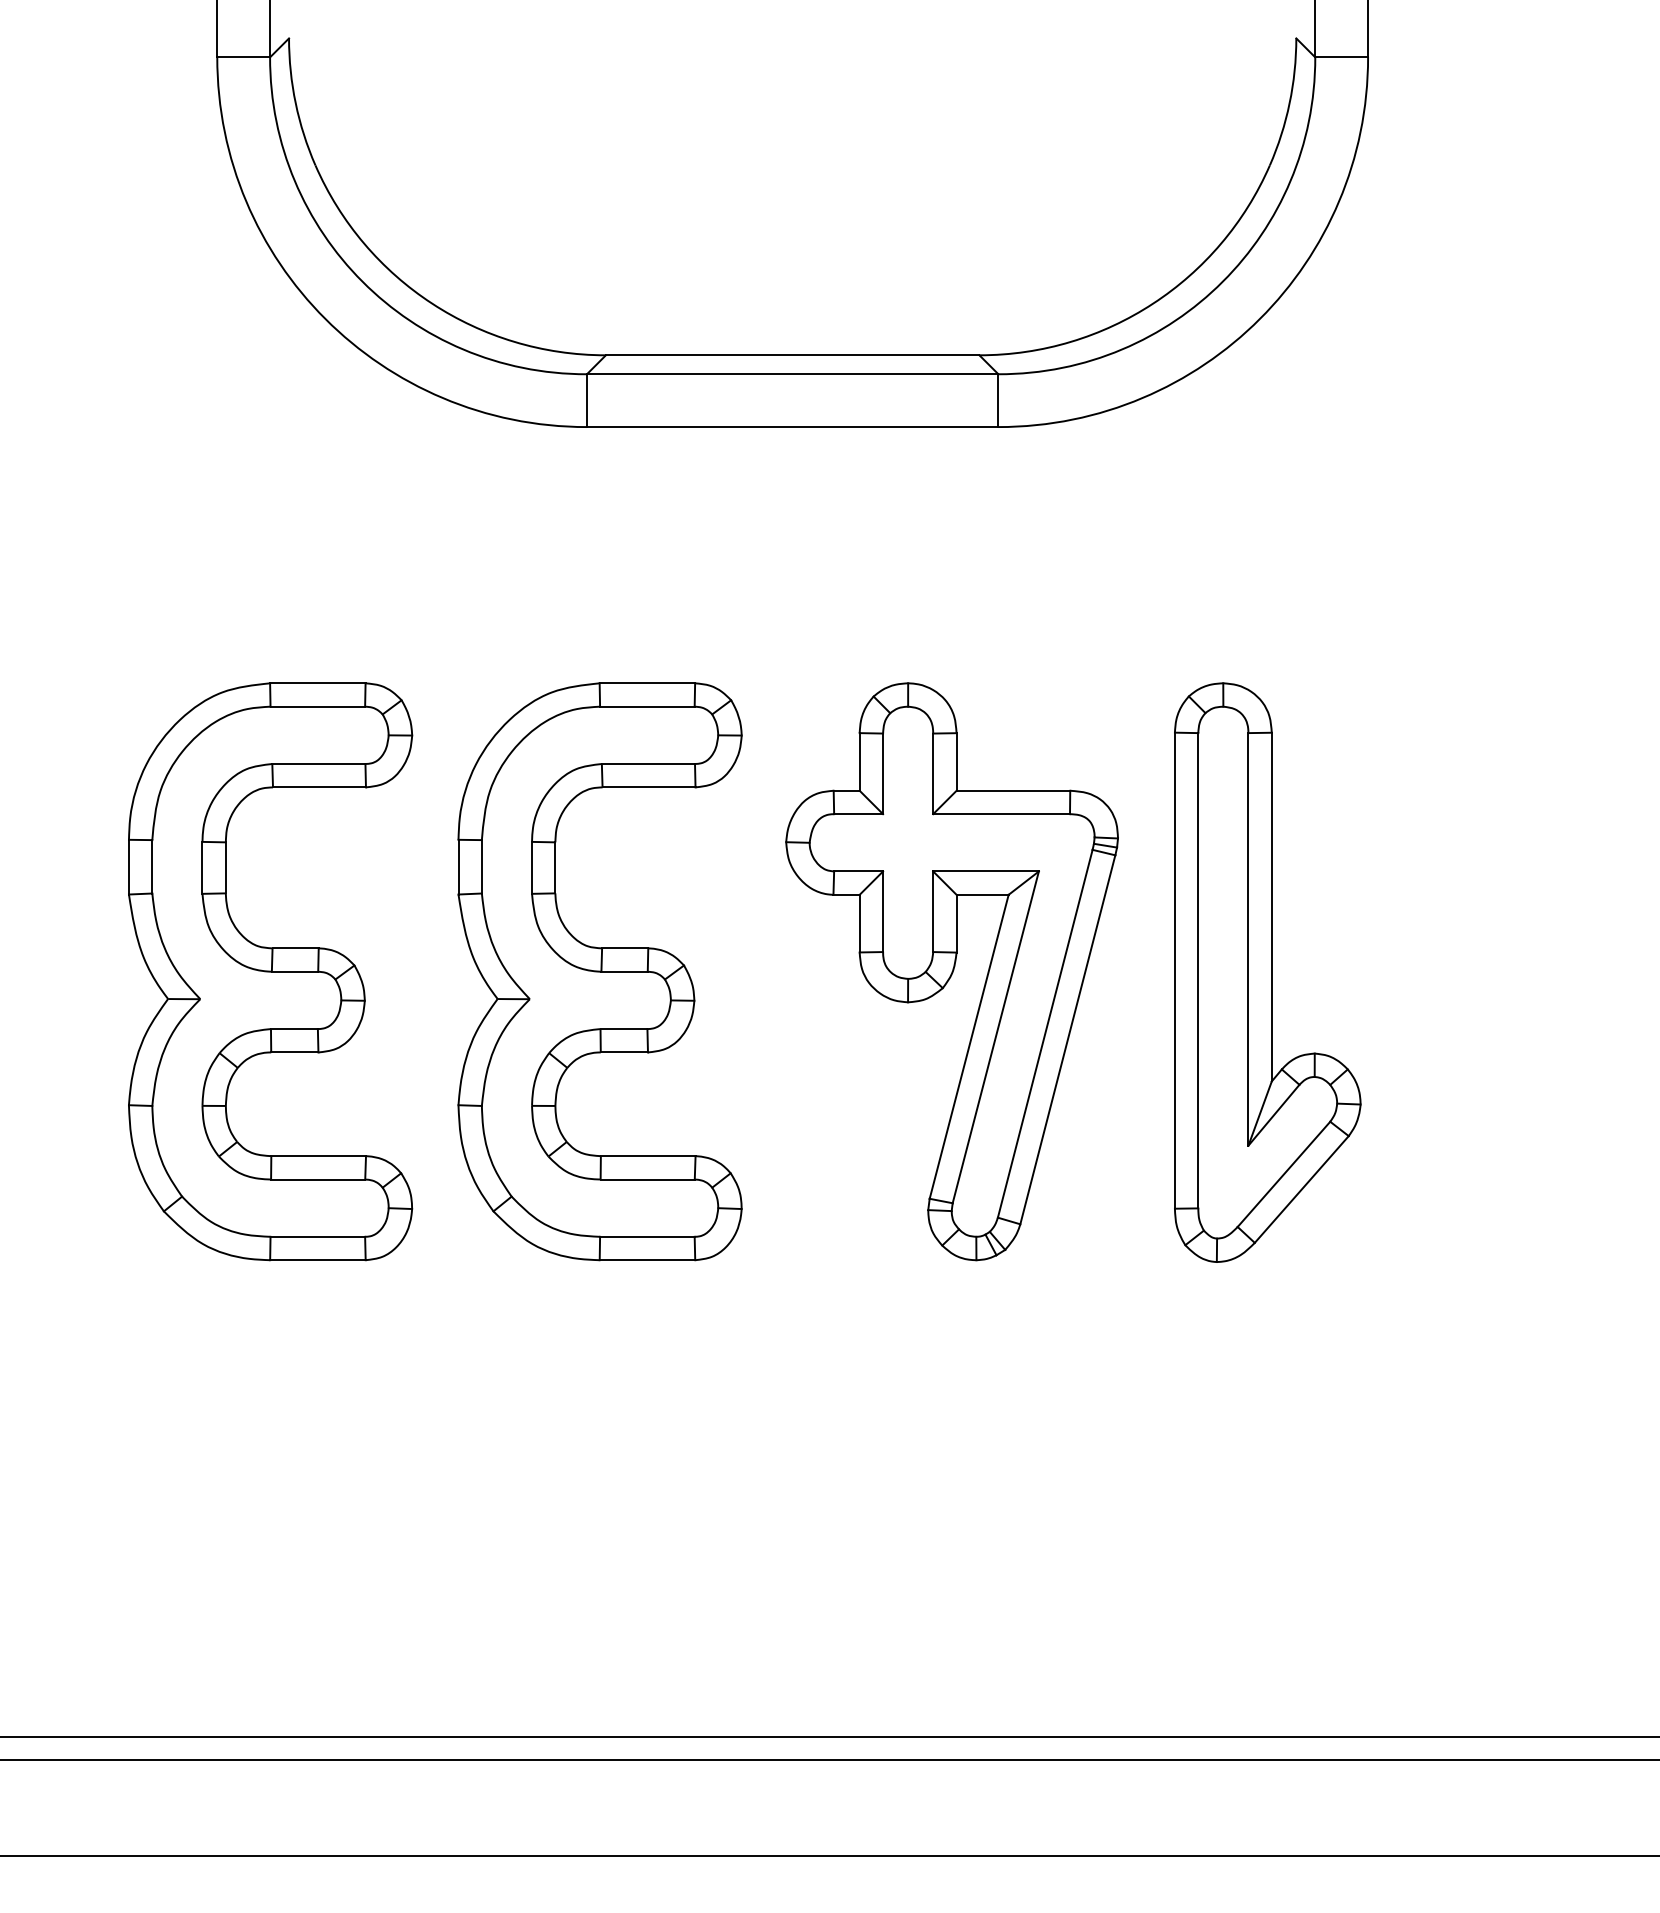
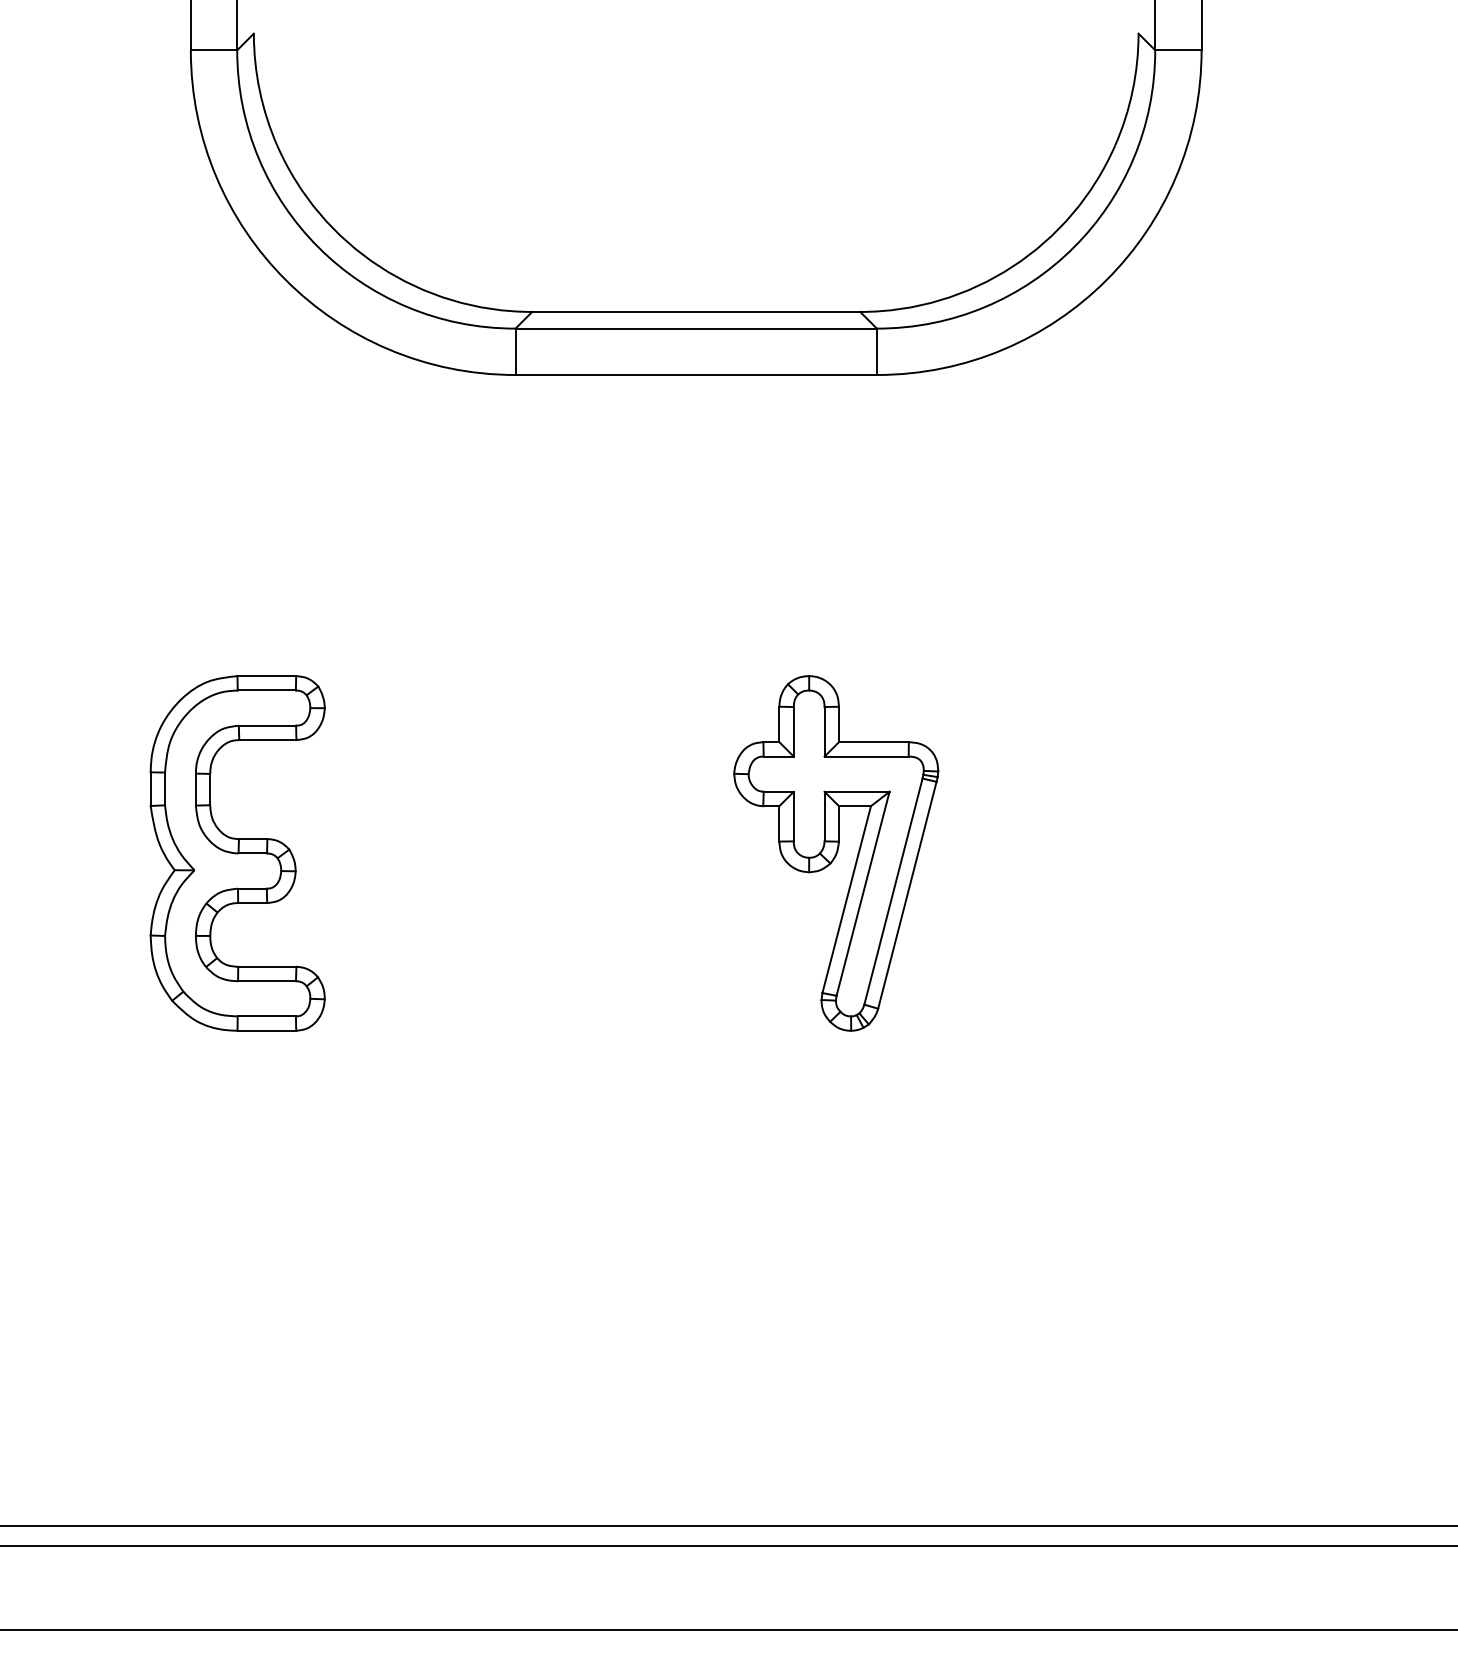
part: (270, 971) -> (237, 853), size x0.7
part: (599, 971) -> (526, 853), removed
part: (951, 971) -> (835, 853), size x0.7
part: (1267, 972) -> (1113, 854), removed

